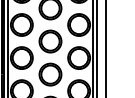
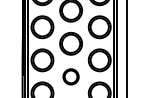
part: (49, 74) -> (70, 76), size x0.7

